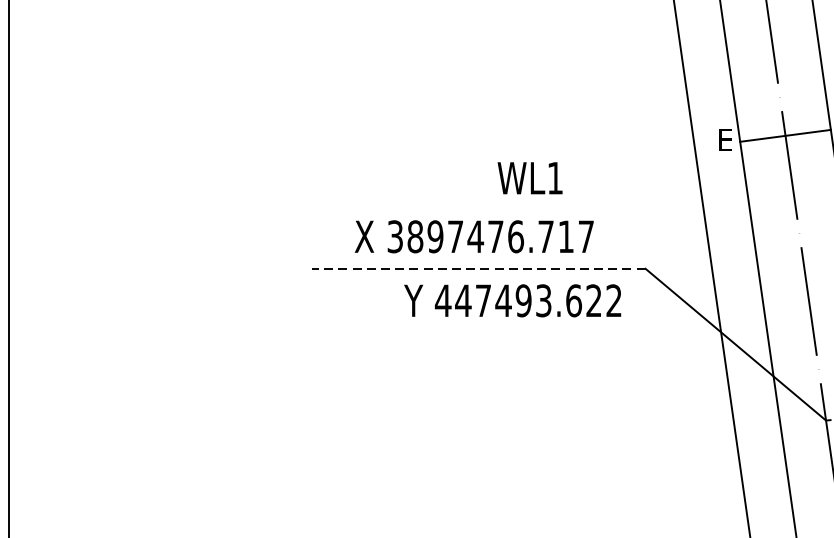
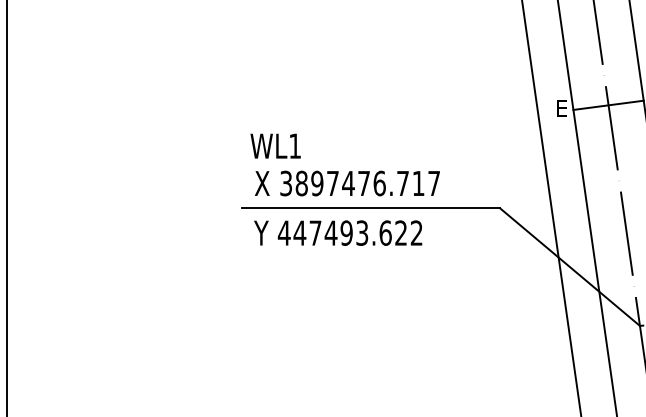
text: (529, 177) -> (275, 145), moved
text: (474, 236) -> (347, 183), moved
line: (478, 269) -> (370, 208), dashed -> solid
text: (513, 299) -> (338, 232), moved

